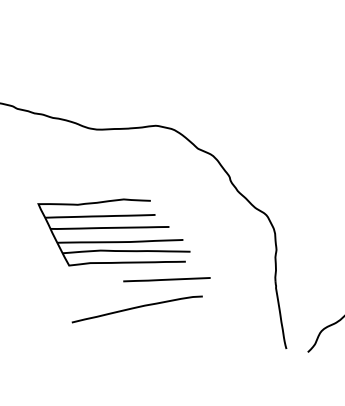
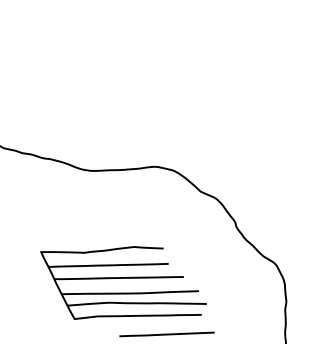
part: (113, 232) -> (122, 283), moved

